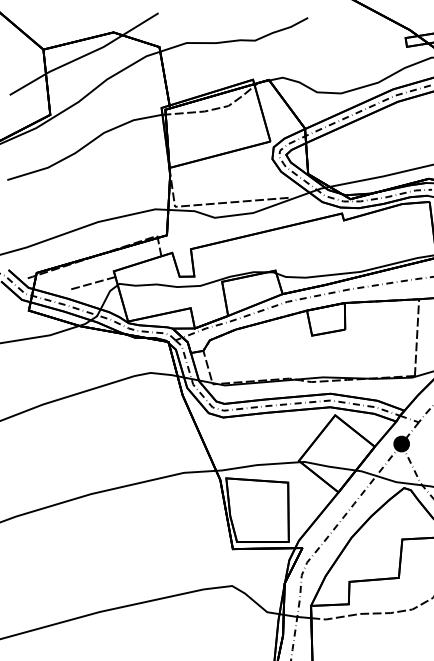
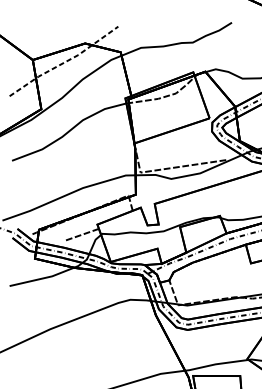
line: (84, 55) -> (64, 62), solid -> dashed

